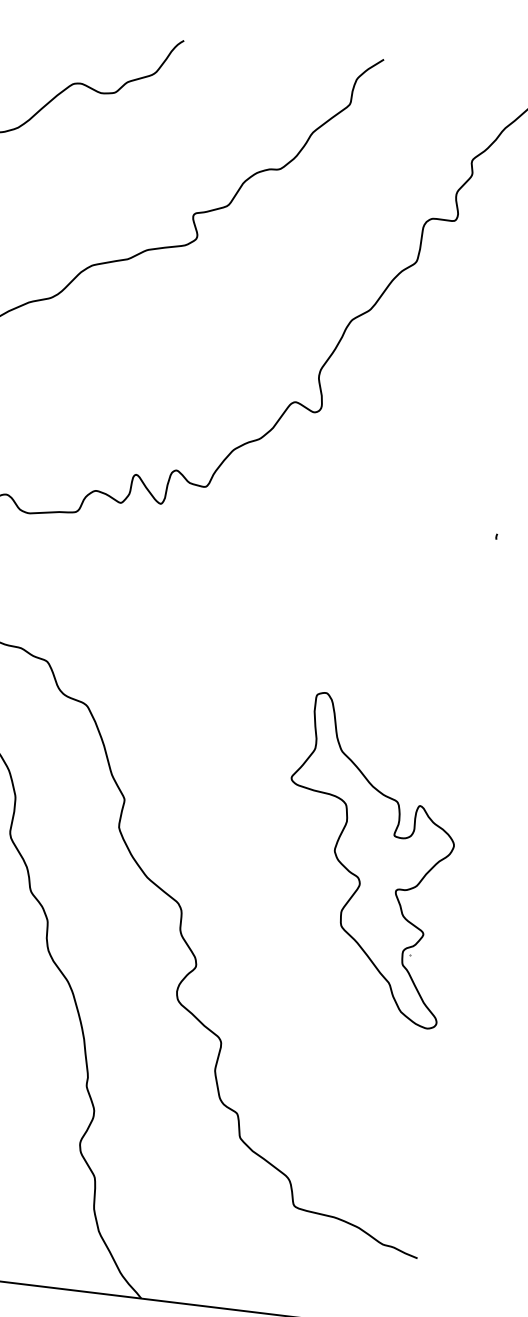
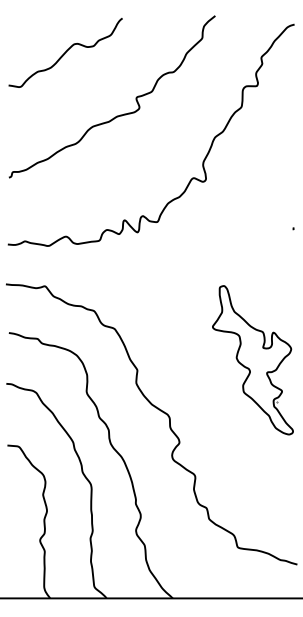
part: (367, 860) -> (252, 360), moved

